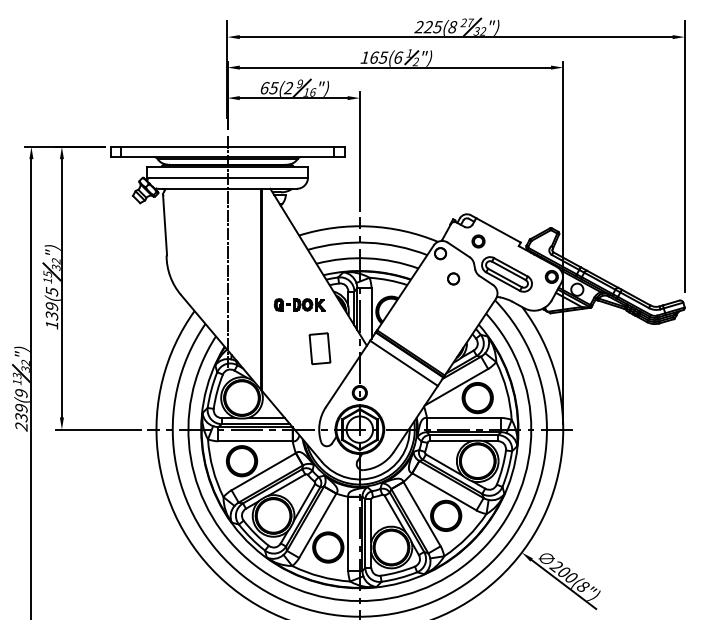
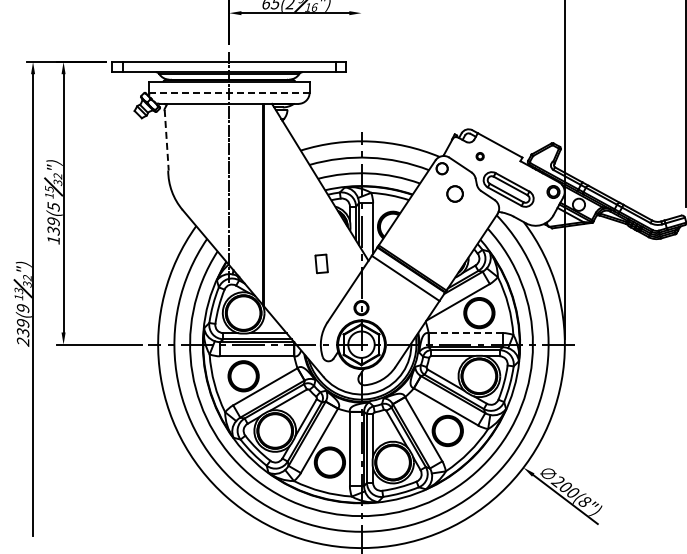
line: (359, 151) -> (361, 66), removed
line: (227, 177) -> (229, 92), solid -> dashed
line: (165, 225) -> (167, 140), solid -> dashed
circle: (478, 241) -> (480, 156), size x0.6
circle: (453, 278) -> (455, 193), size x1.4
part: (299, 304) -> (301, 219), removed
part: (319, 348) -> (321, 263), size x0.6
line: (463, 418) -> (465, 333), solid -> dashed

